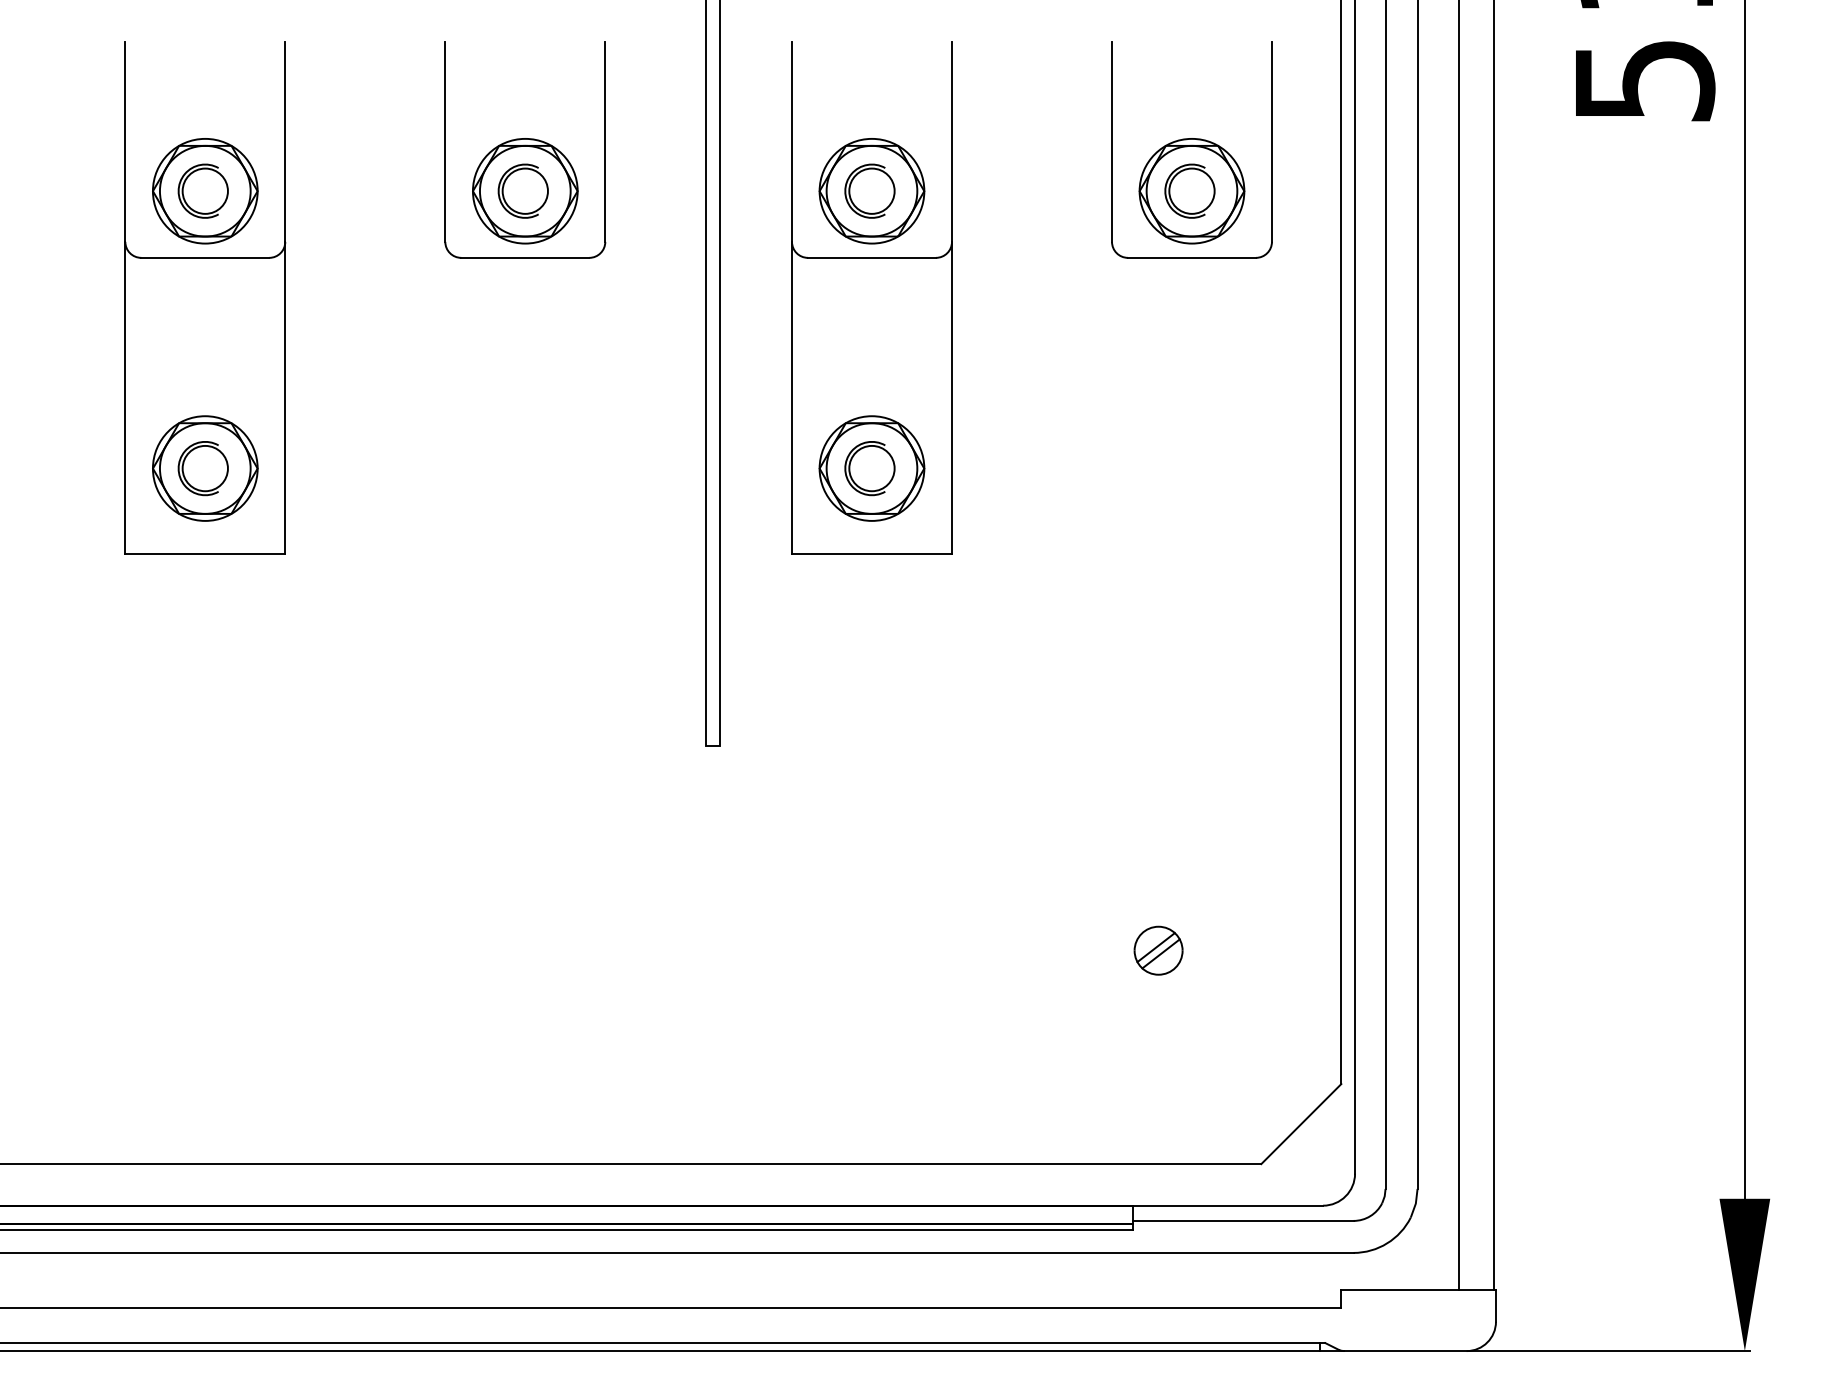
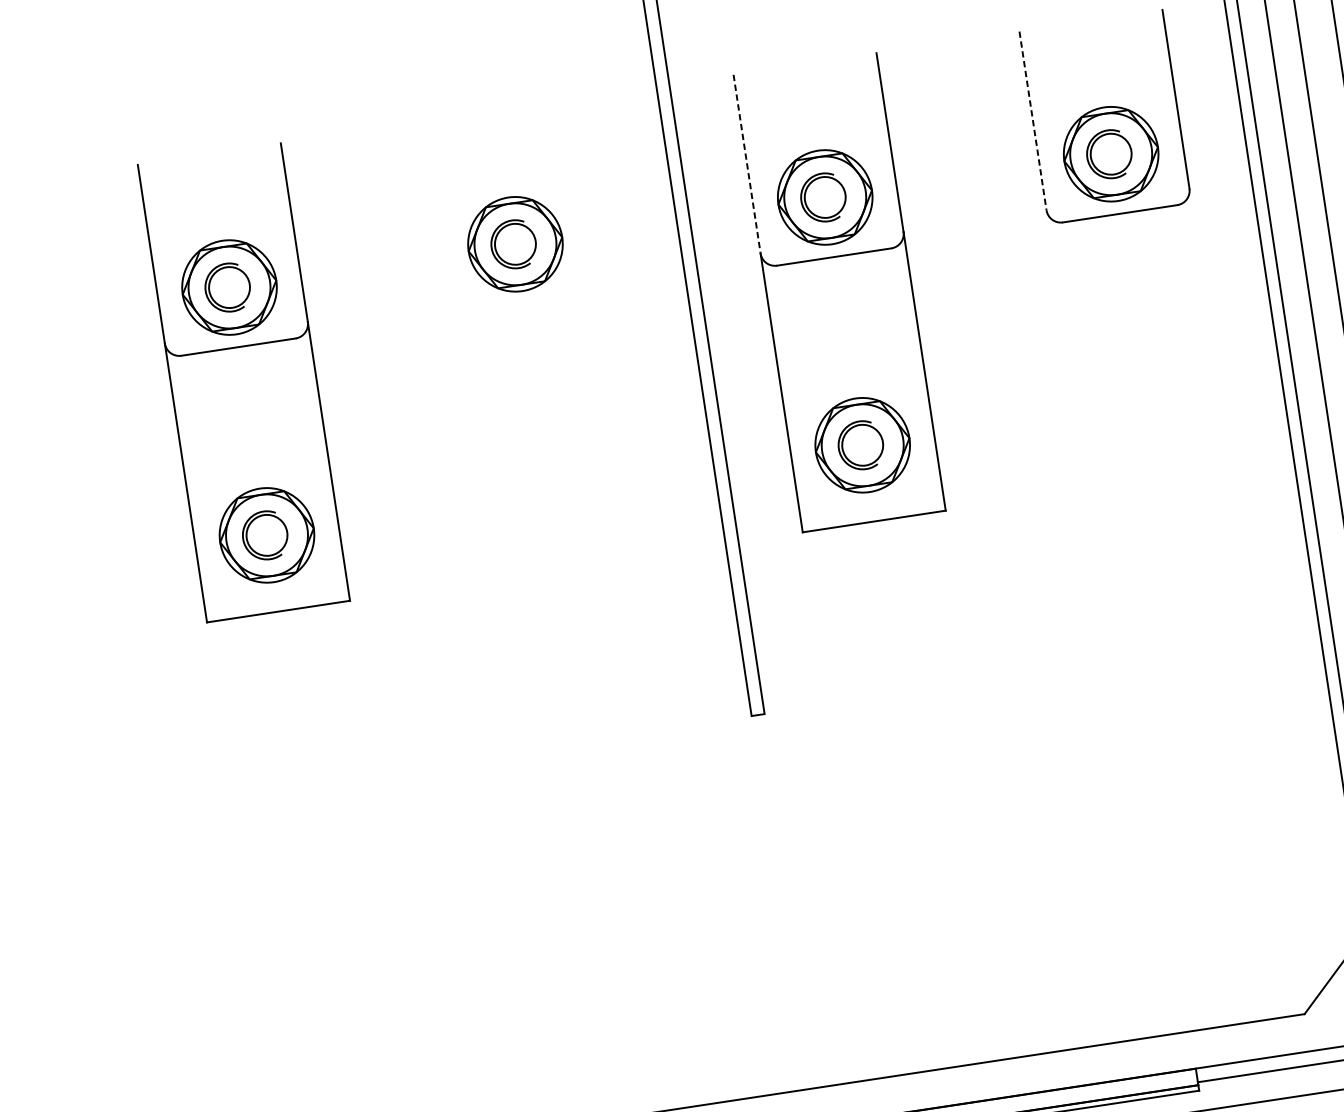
line: (792, 142) -> (747, 164), solid -> dashed
line: (1111, 142) -> (1032, 121), solid -> dashed
part: (604, 149) -> (580, 196), removed
part: (1158, 950) -> (1183, 837), removed

